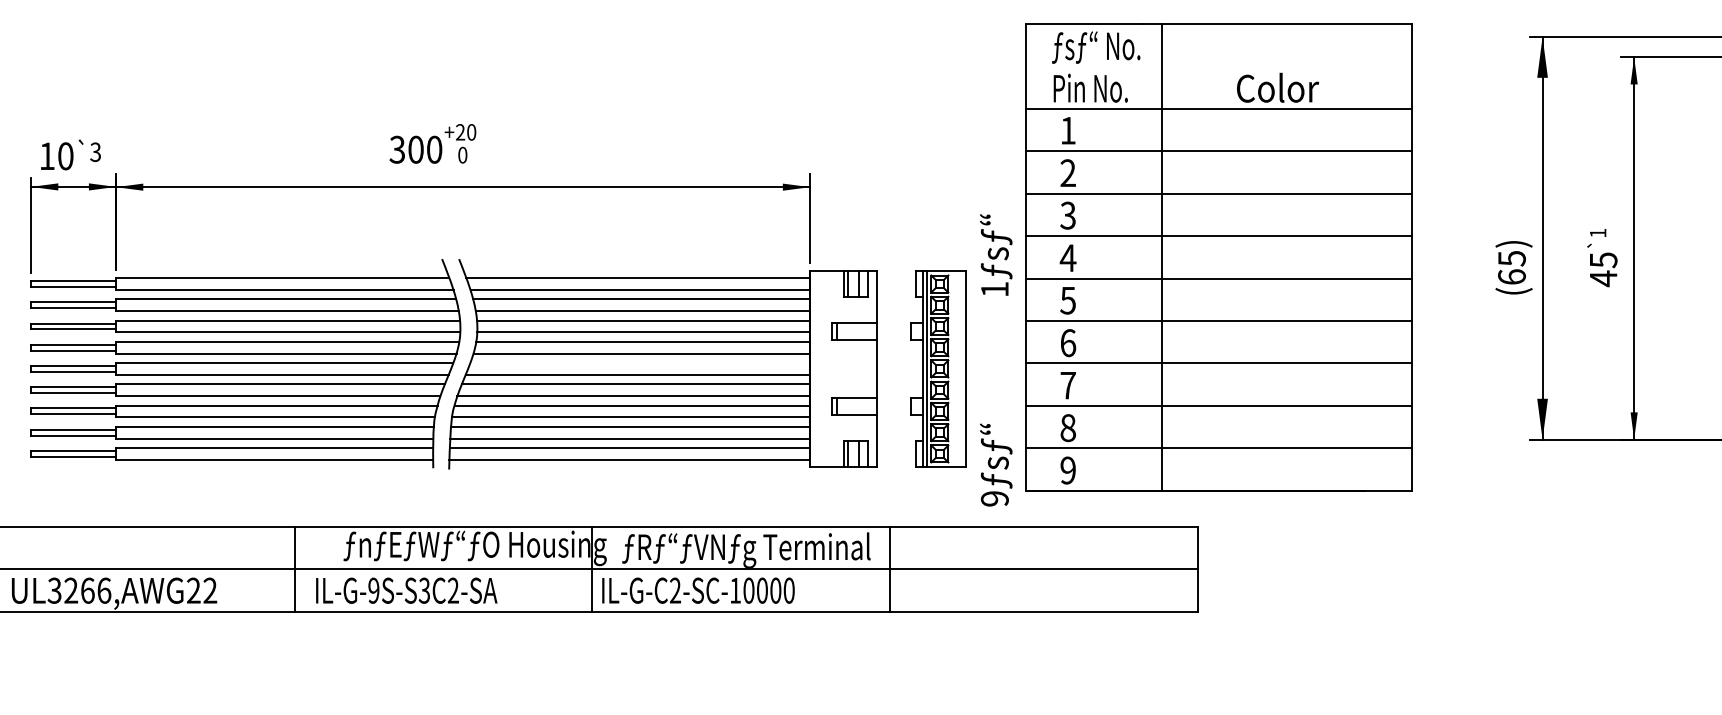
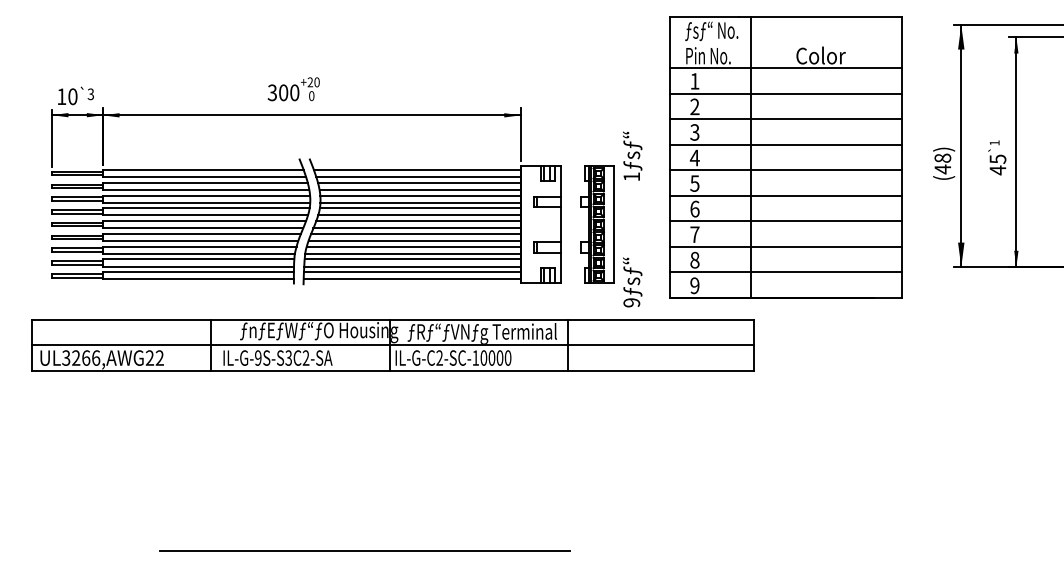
part: (1218, 257) -> (785, 157), moved
text: (1511, 267) -> (942, 163), (65) -> (48)
line: (640, 363) -> (418, 221), added

